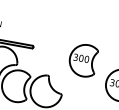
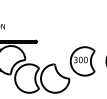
part: (82, 60) -> (82, 61), moved

